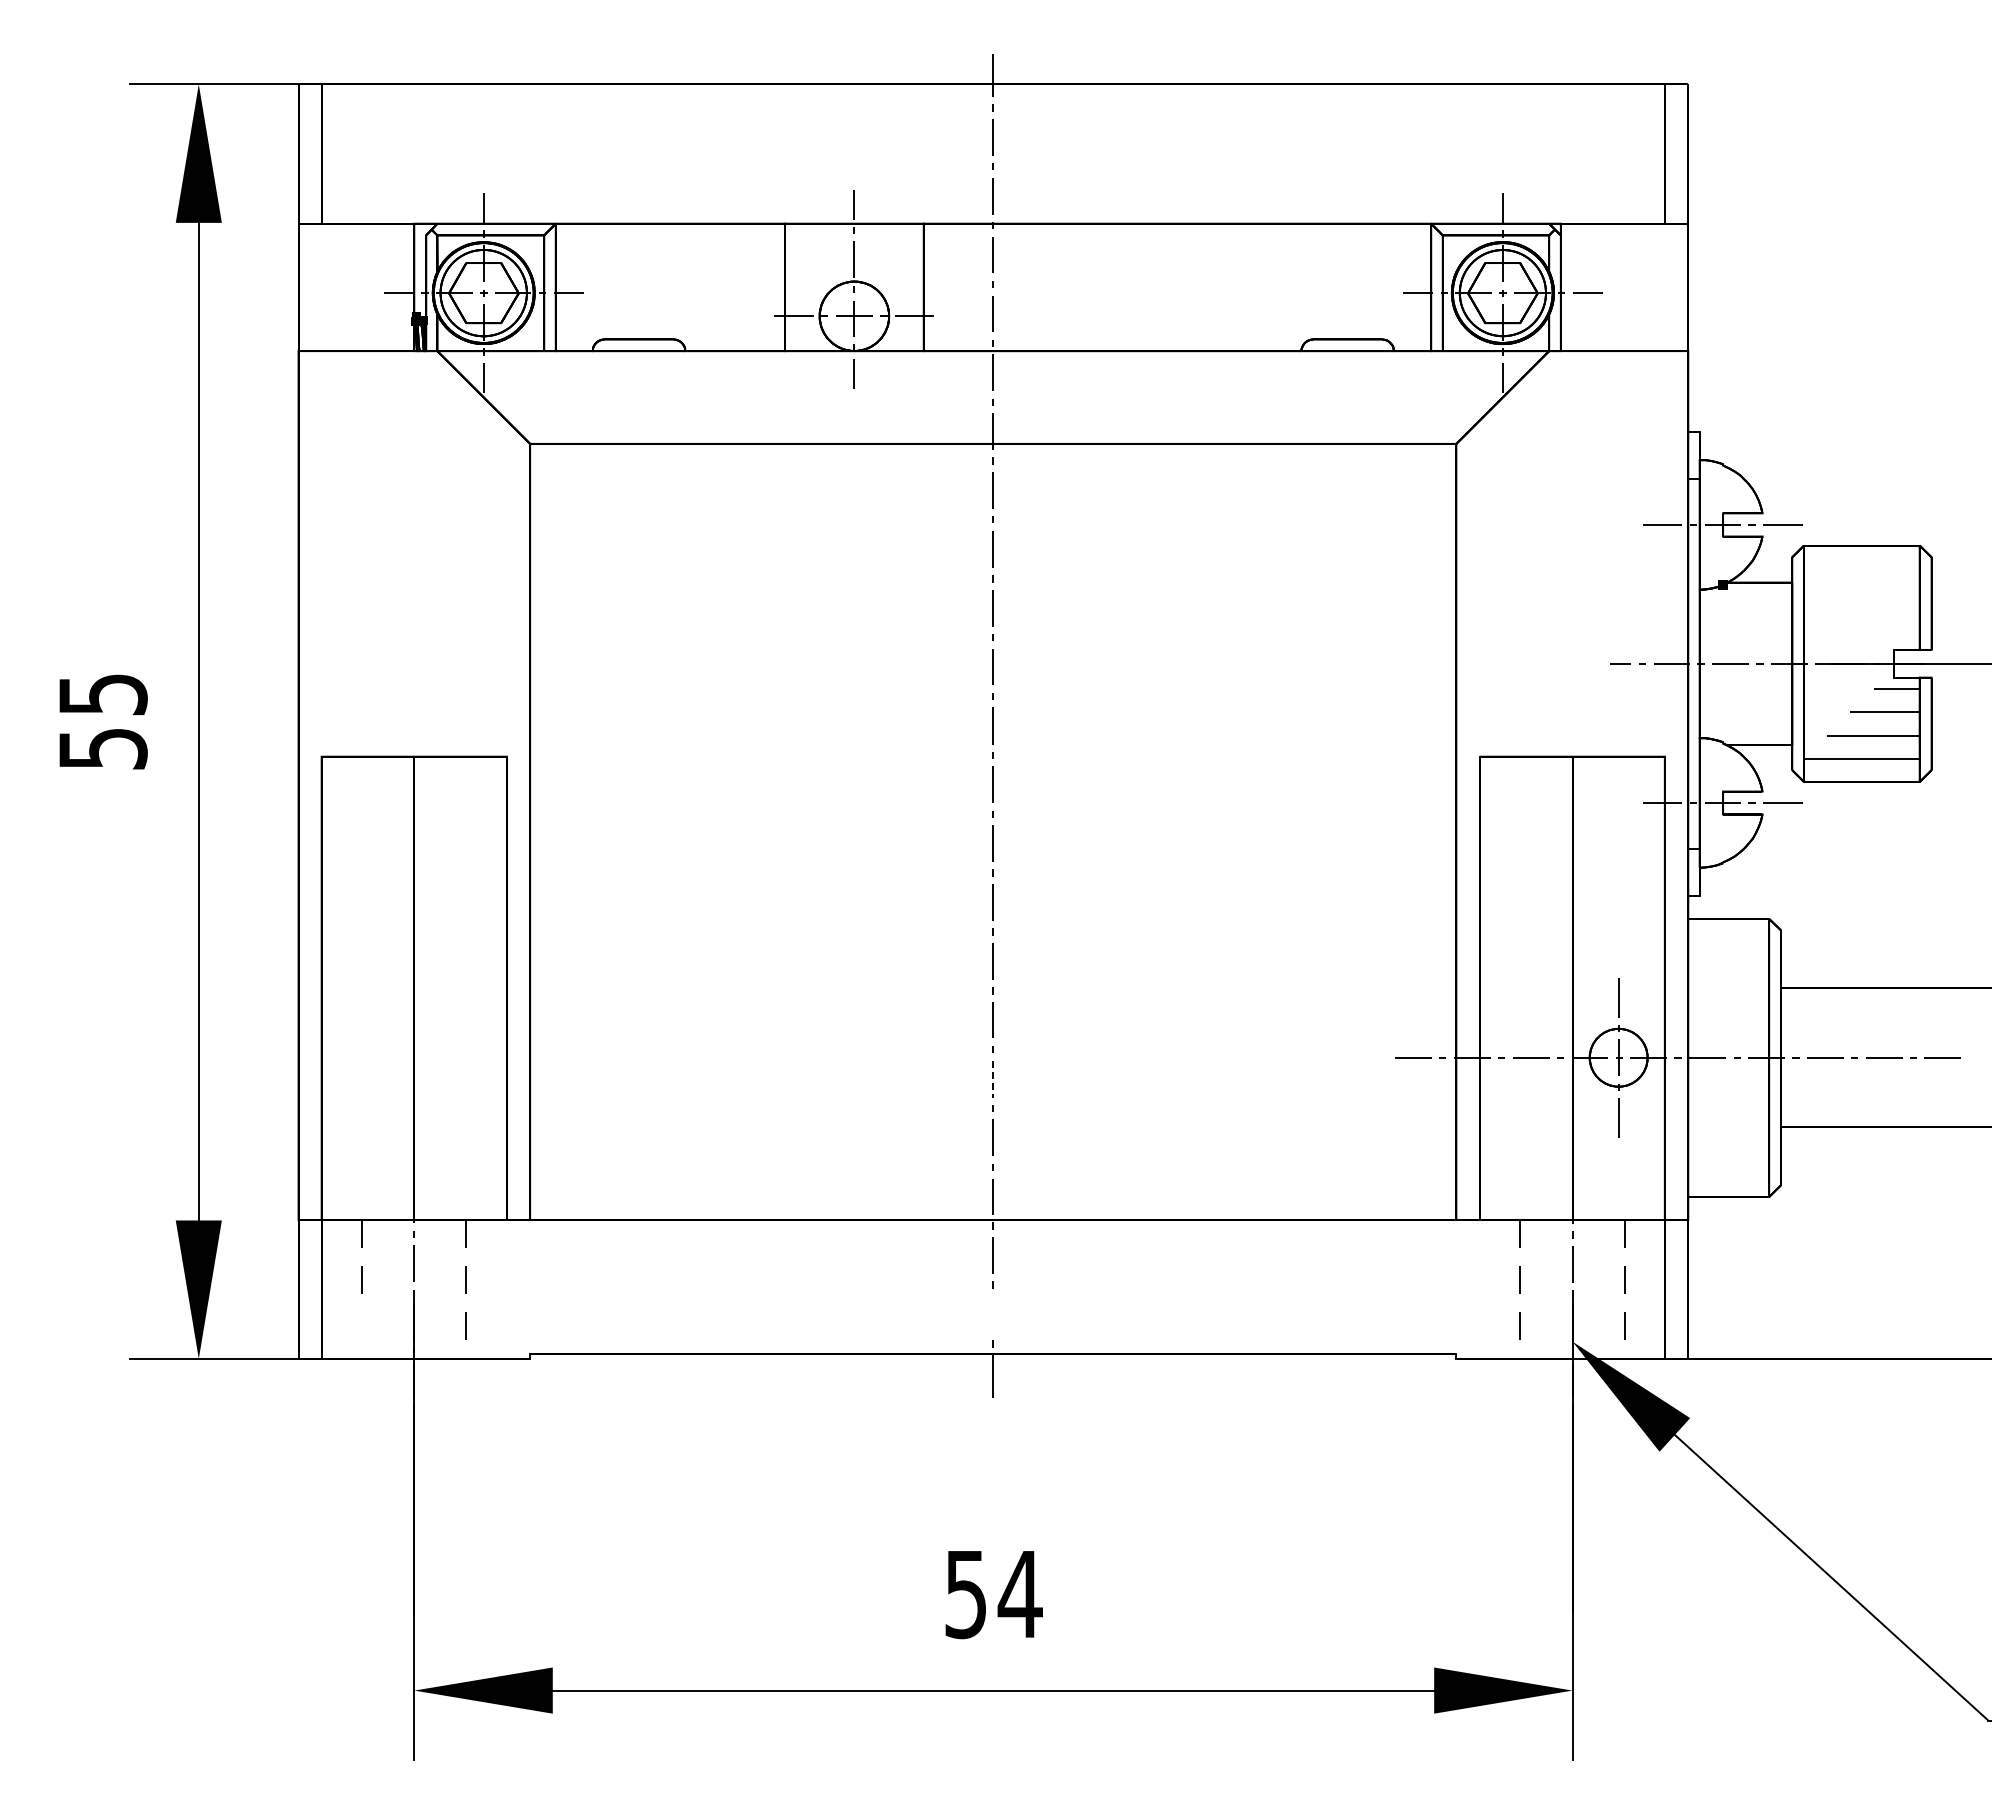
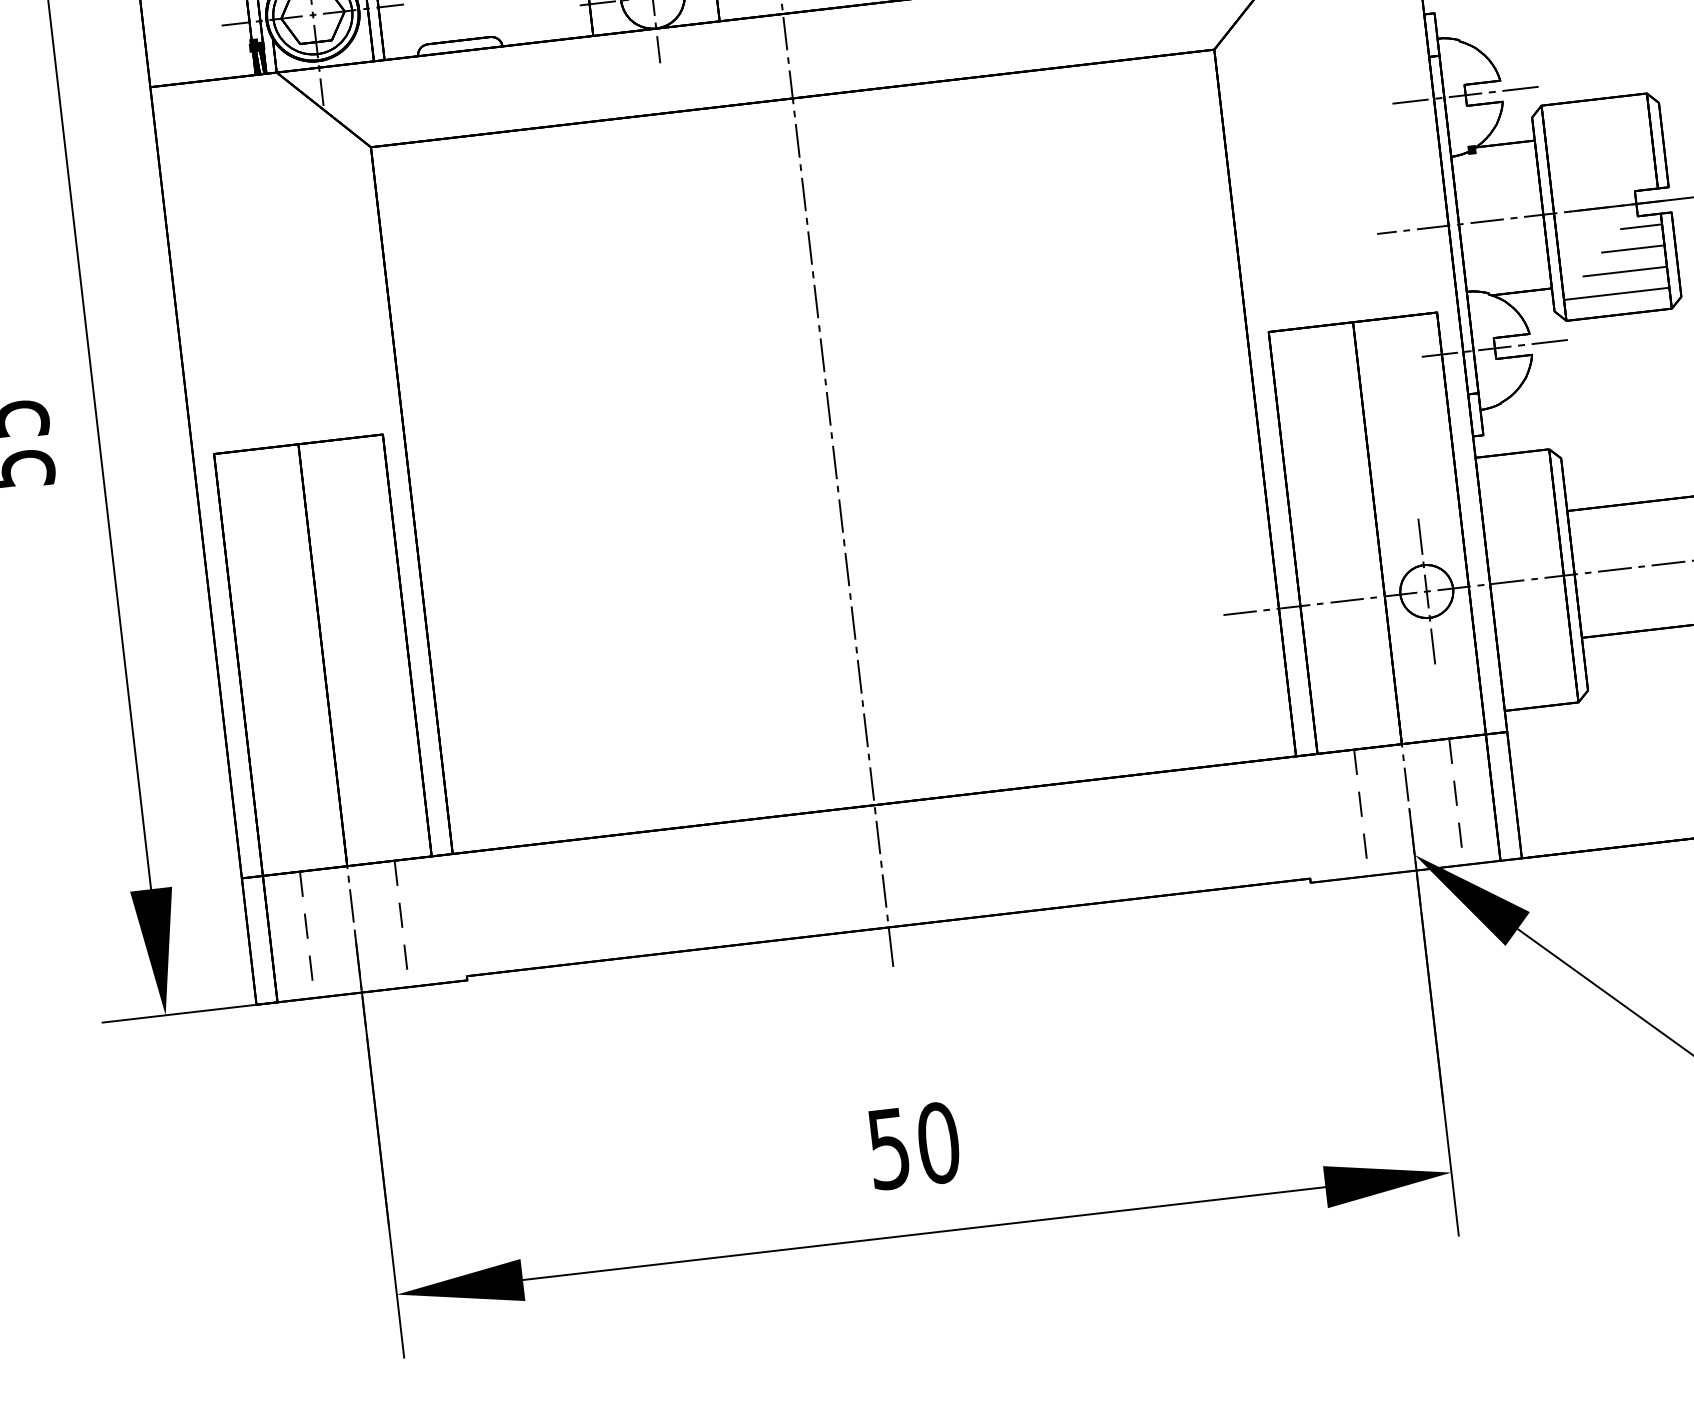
line: (993, 1079) -> (859, 677), dashed -> solid
line: (992, 1314) -> (883, 891), added
line: (361, 1325) -> (310, 967), added
text: (1019, 1594) -> (937, 1143), 54 -> 50

